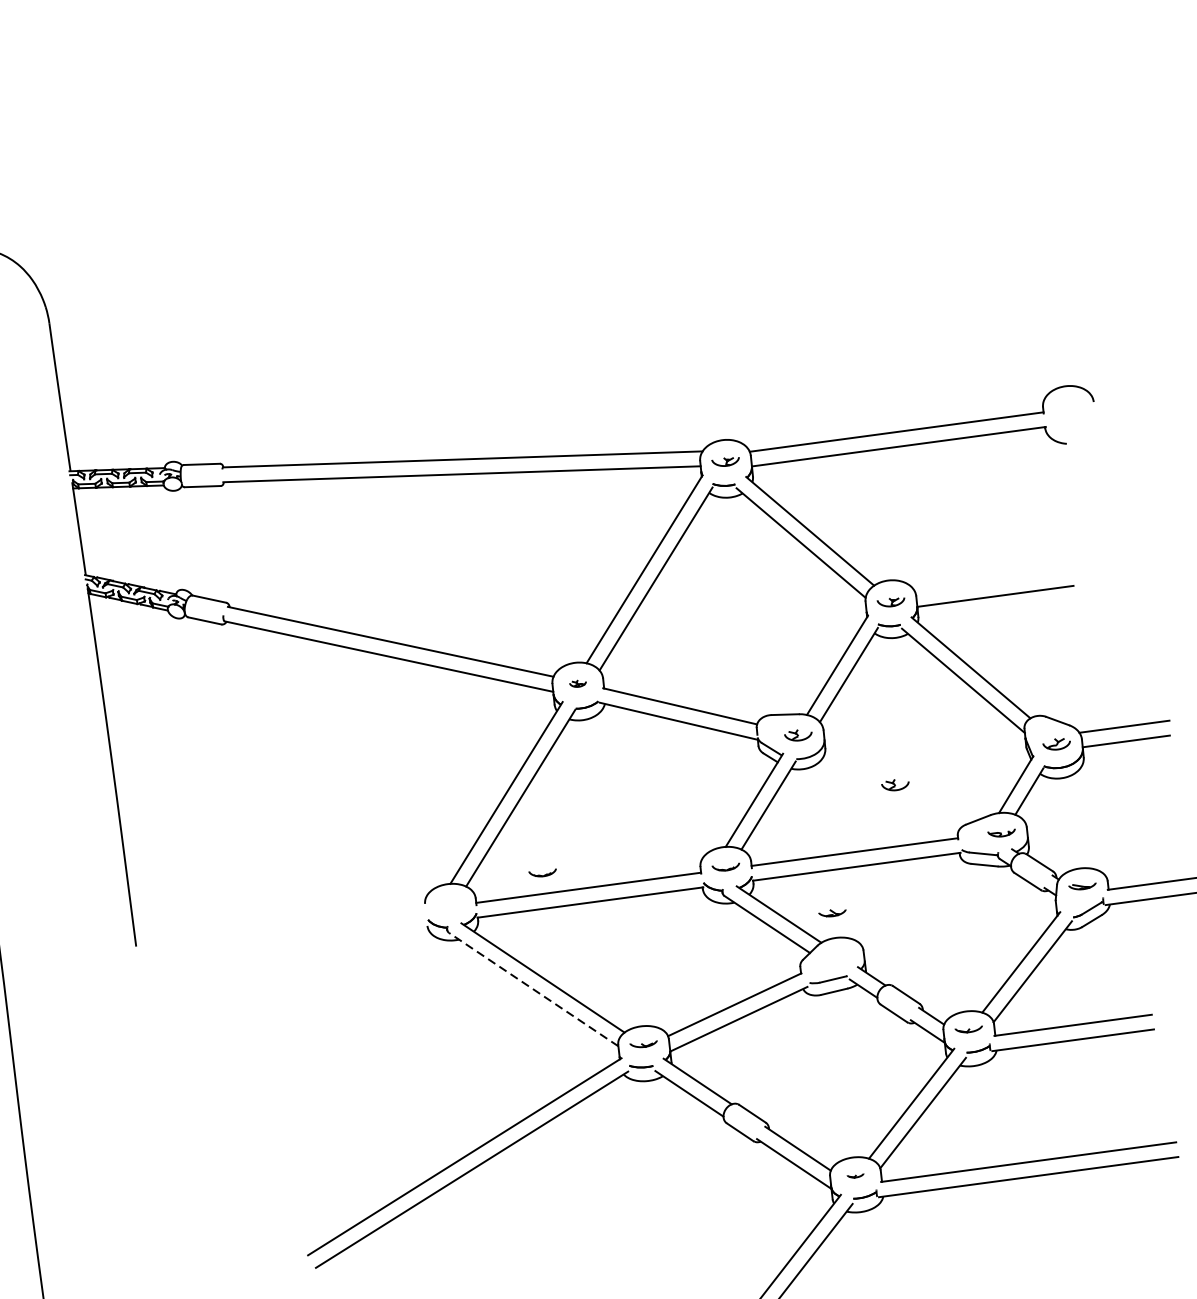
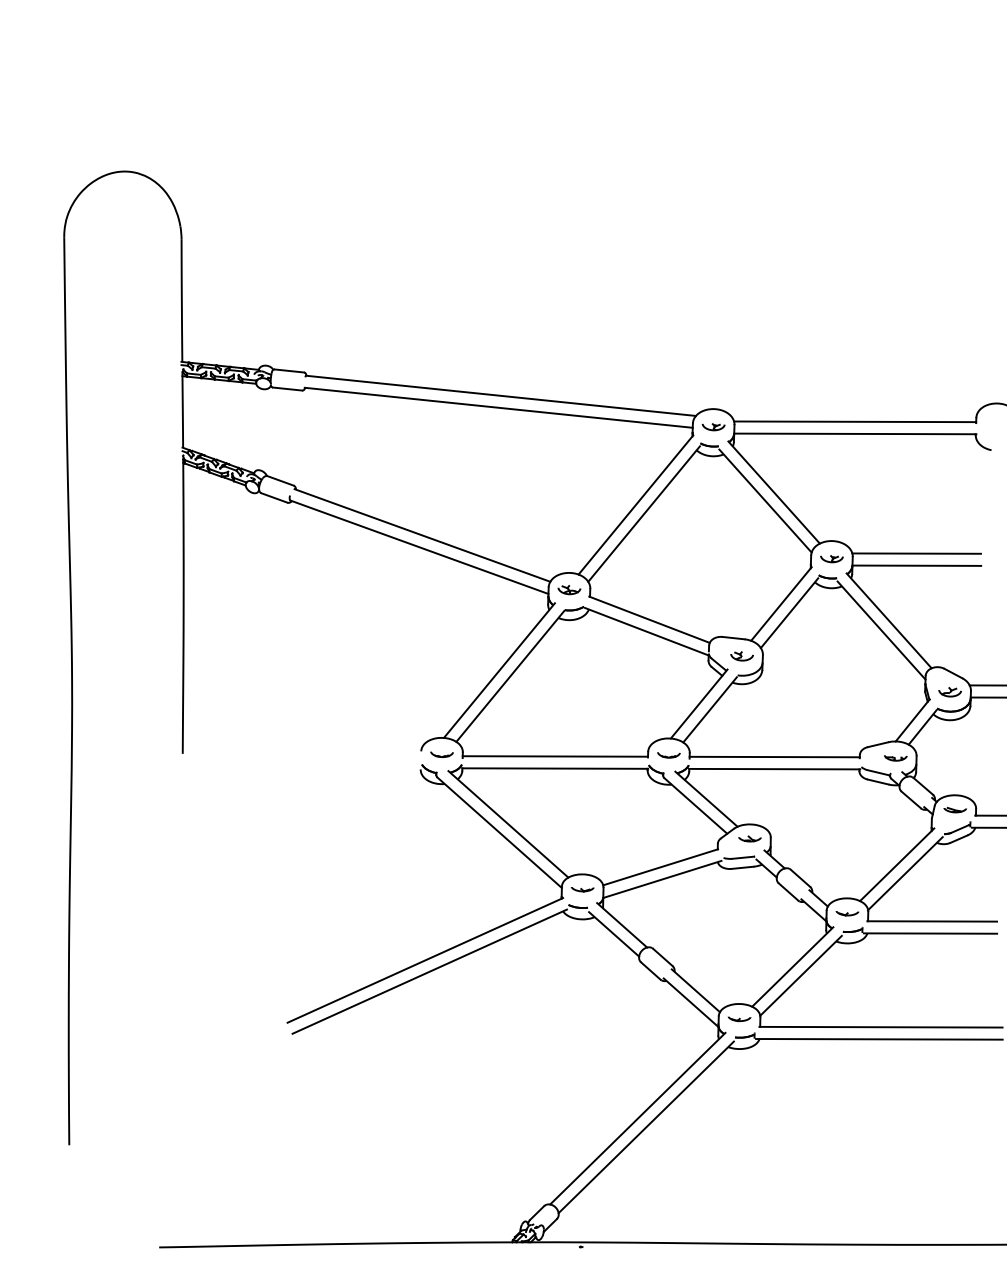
line: (993, 581) -> (916, 553), added
part: (578, 684) -> (569, 590), size x1.67
part: (894, 785) -> (814, 707), removed
part: (542, 873) -> (441, 754), moved
part: (831, 912) -> (749, 838), moved
line: (533, 989) -> (499, 832), dashed -> solid
part: (855, 1176) -> (739, 1019), size x1.67

